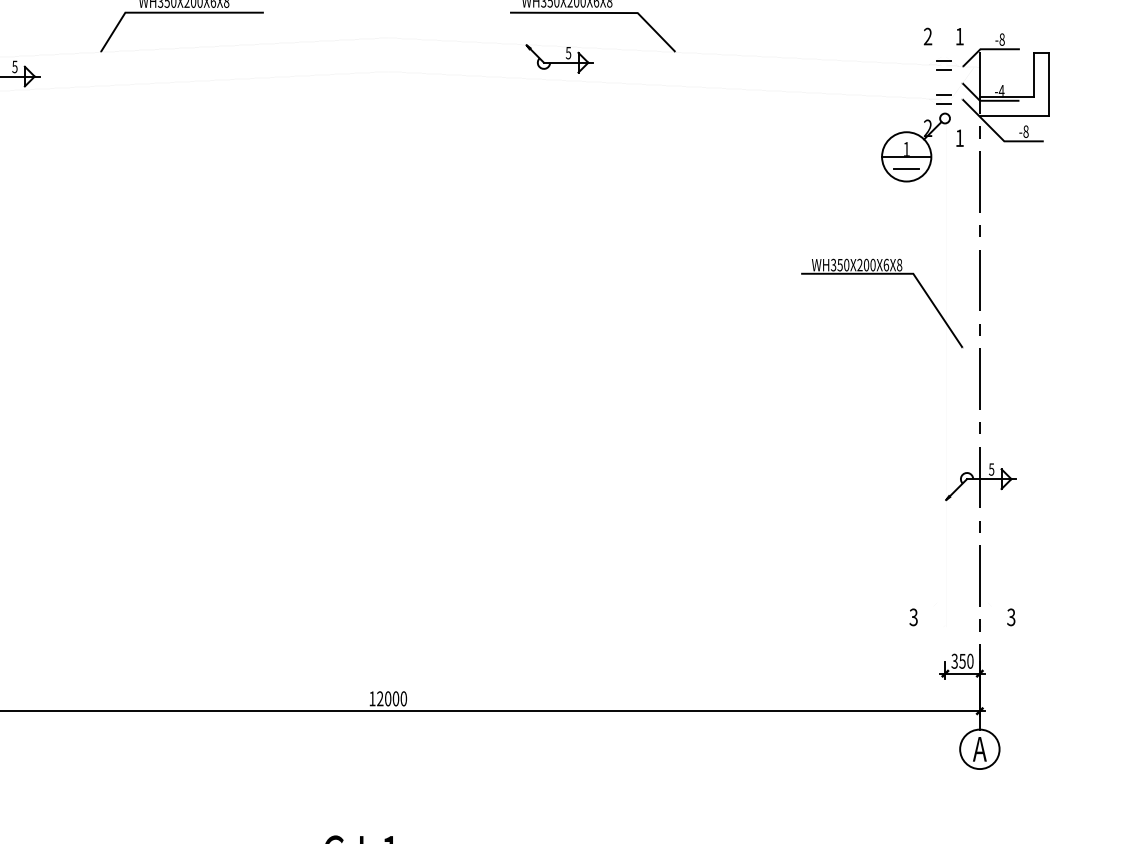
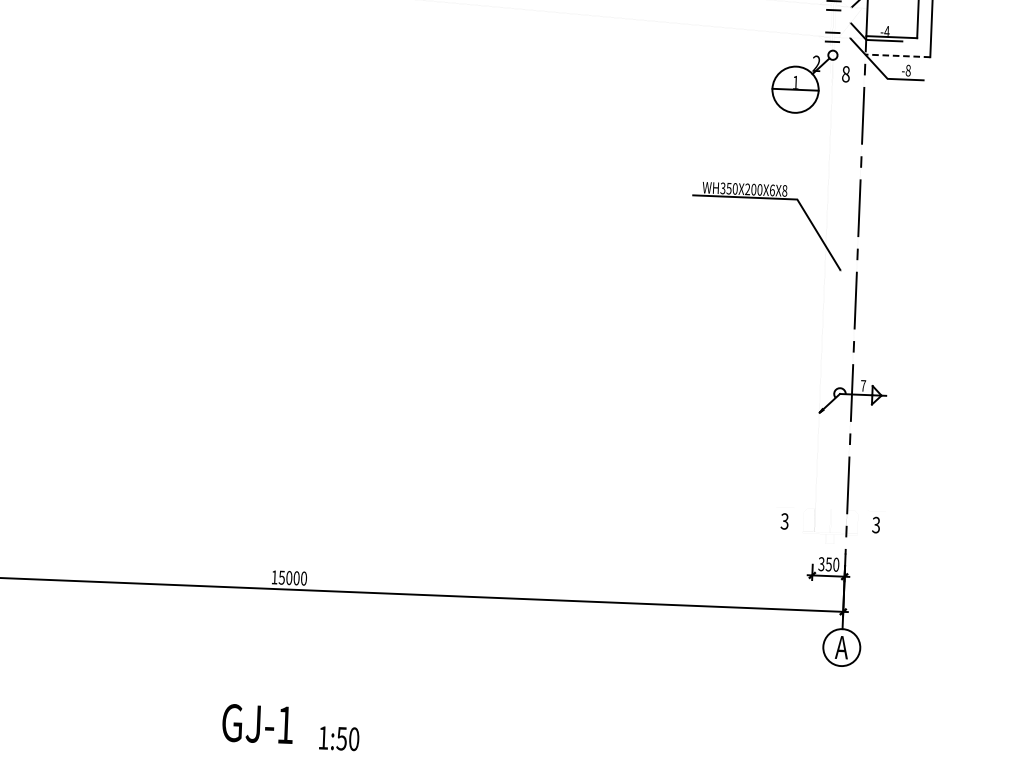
line: (1014, 116) -> (898, 55), solid -> dashed
text: (959, 138) -> (845, 74), 1 -> 8
line: (906, 169) -> (794, 101), removed
text: (991, 469) -> (863, 385), 5 -> 7
text: (380, 698) -> (282, 577), 12000 -> 15000

